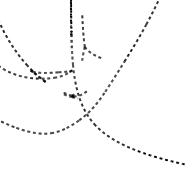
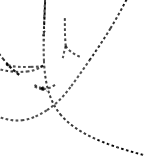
part: (84, 38) -> (65, 38), moved

